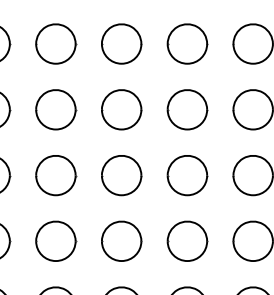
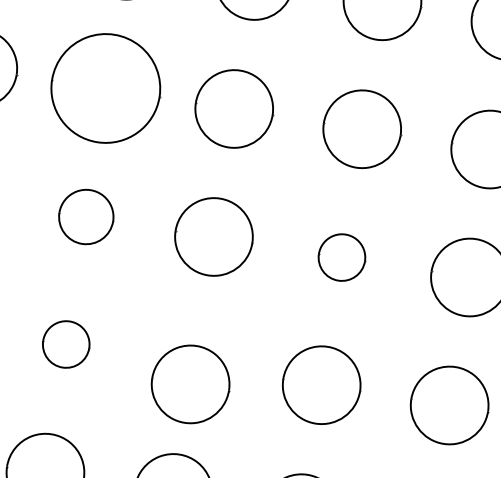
part: (56, 109) -> (107, 88), size x1.4
part: (56, 175) -> (87, 216), size x0.7
part: (187, 175) -> (342, 257), size x0.6
part: (56, 240) -> (67, 343), size x0.6
part: (121, 240) -> (190, 382), moved

